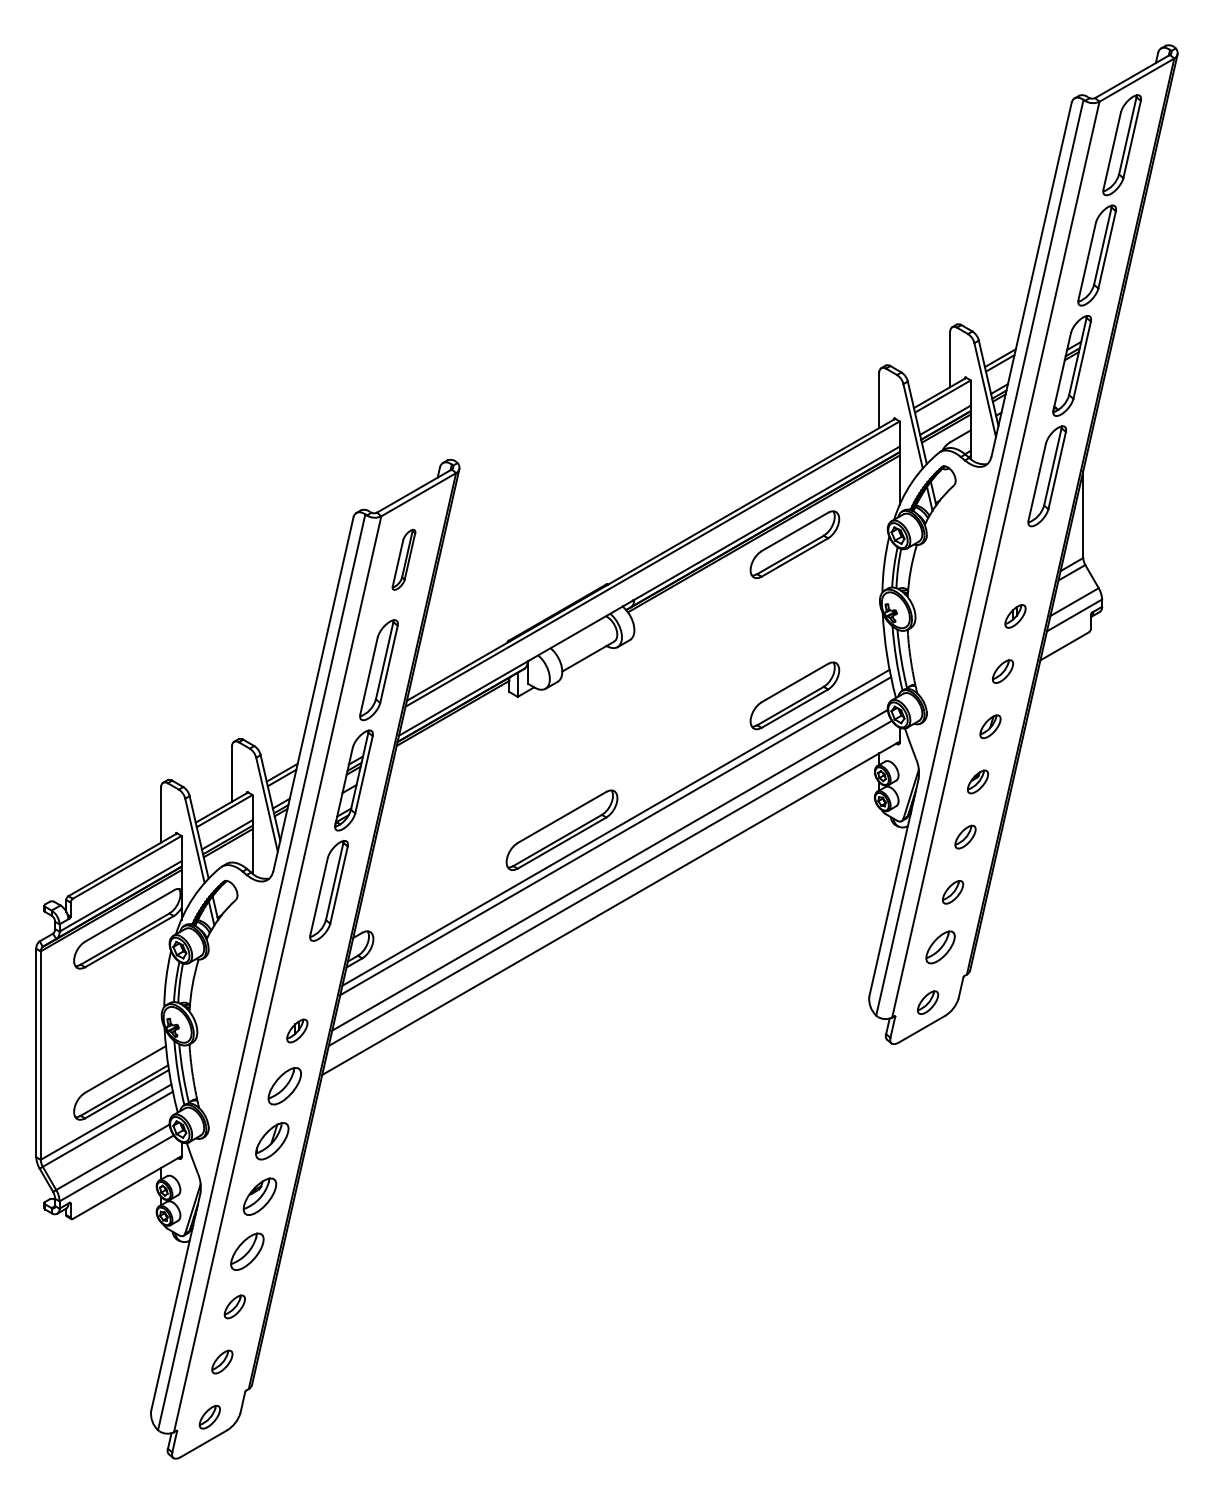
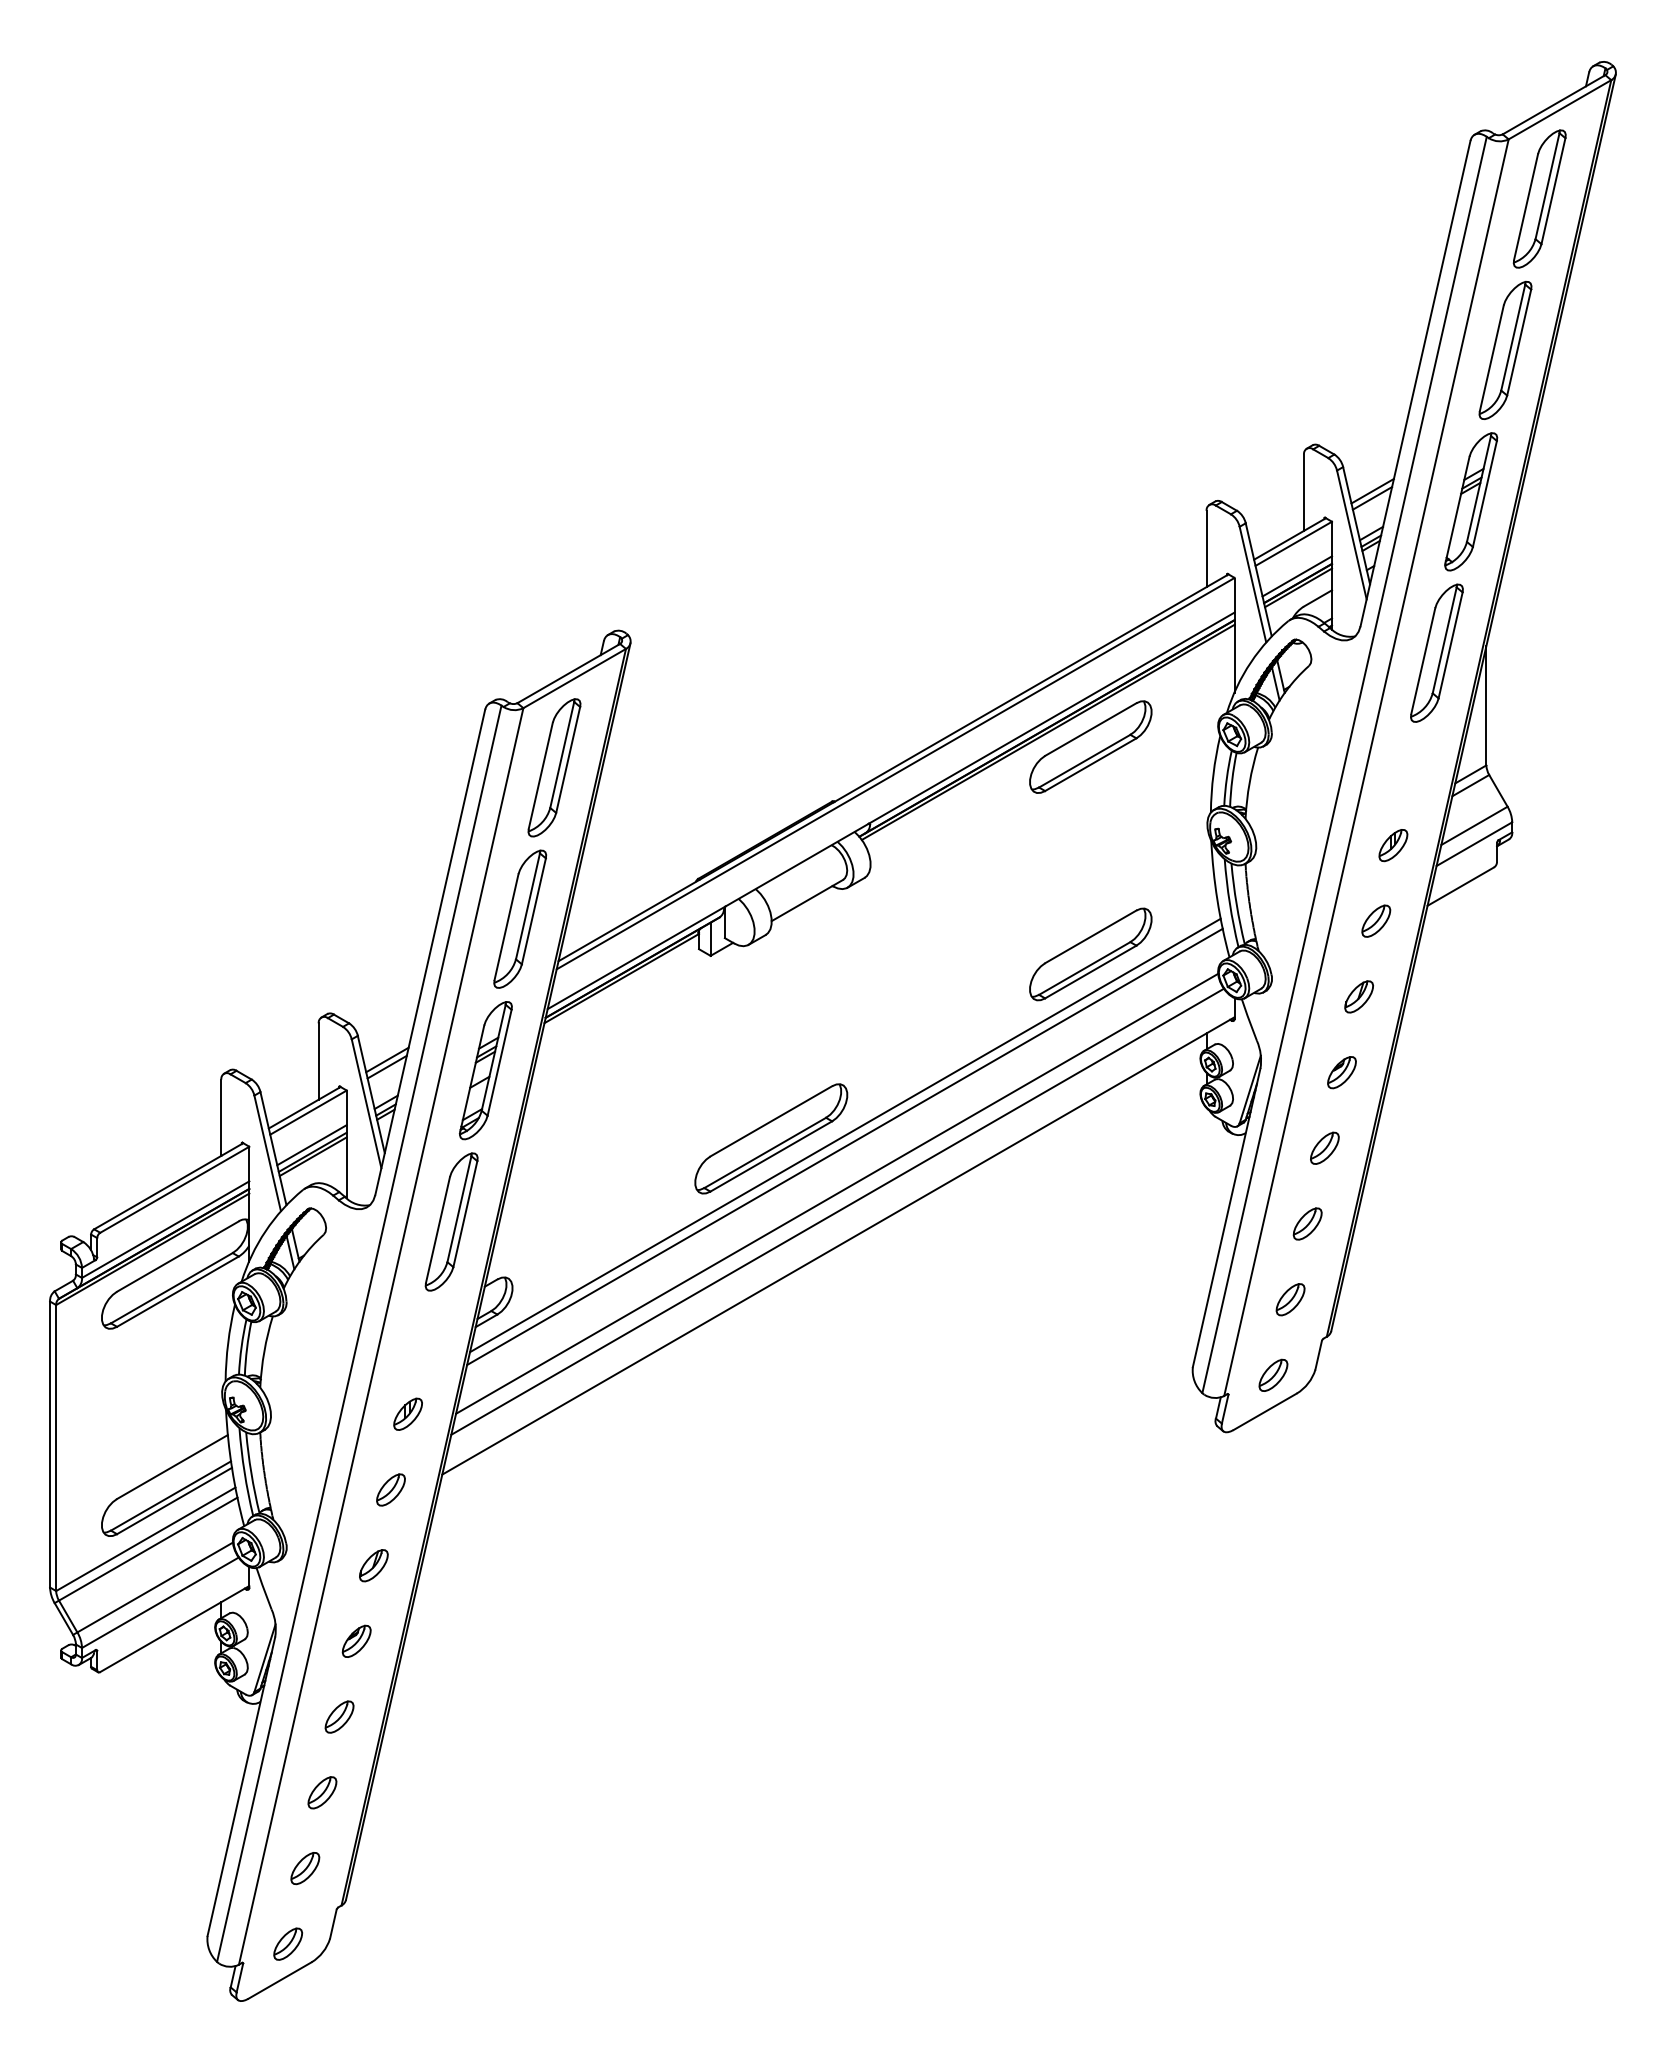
part: (404, 559) -> (554, 767), size x1.67
part: (940, 947) -> (1290, 1299), size x0.71
part: (284, 1085) -> (390, 1489), size x0.62
part: (272, 1141) -> (373, 1565), size x0.62
part: (259, 1195) -> (356, 1640), size x0.62
part: (247, 1251) -> (339, 1716), size x0.62

